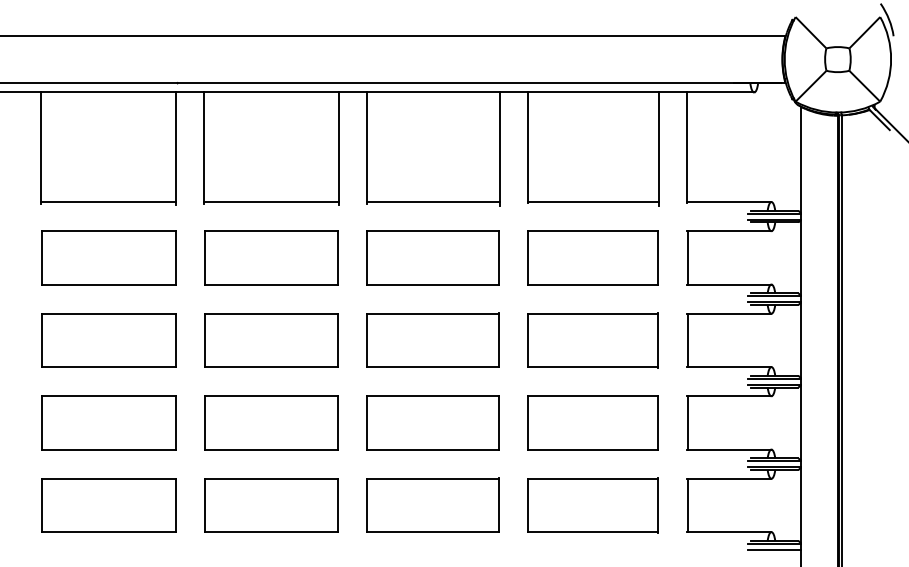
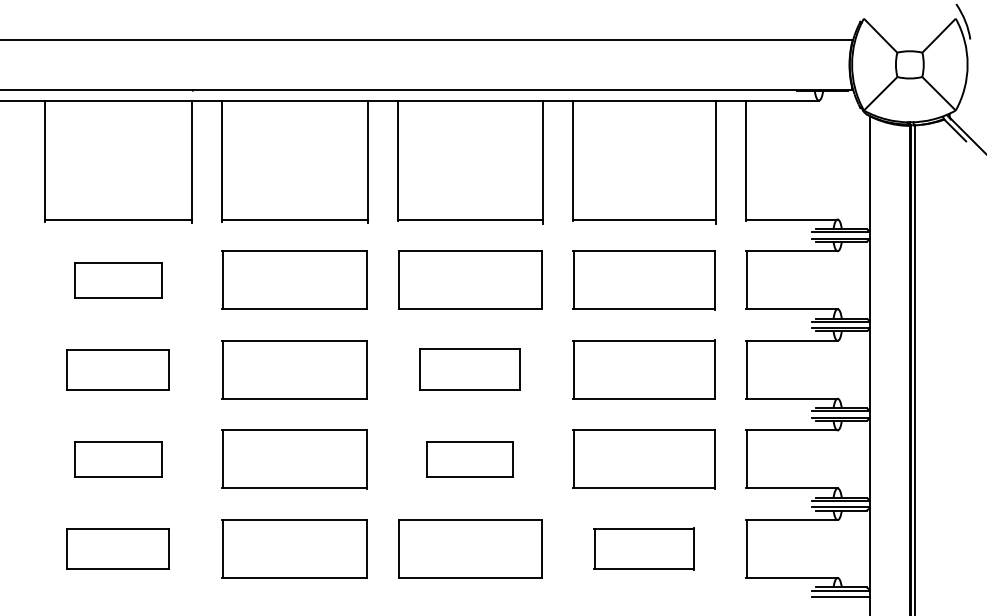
part: (108, 257) -> (117, 279), size x0.6
part: (432, 339) -> (469, 368), size x0.7
part: (108, 340) -> (117, 369), size x0.7
part: (108, 422) -> (117, 458), size x0.6
part: (432, 422) -> (469, 458), size x0.6
part: (108, 505) -> (117, 549), size x0.7
part: (592, 505) -> (643, 549), size x0.7

